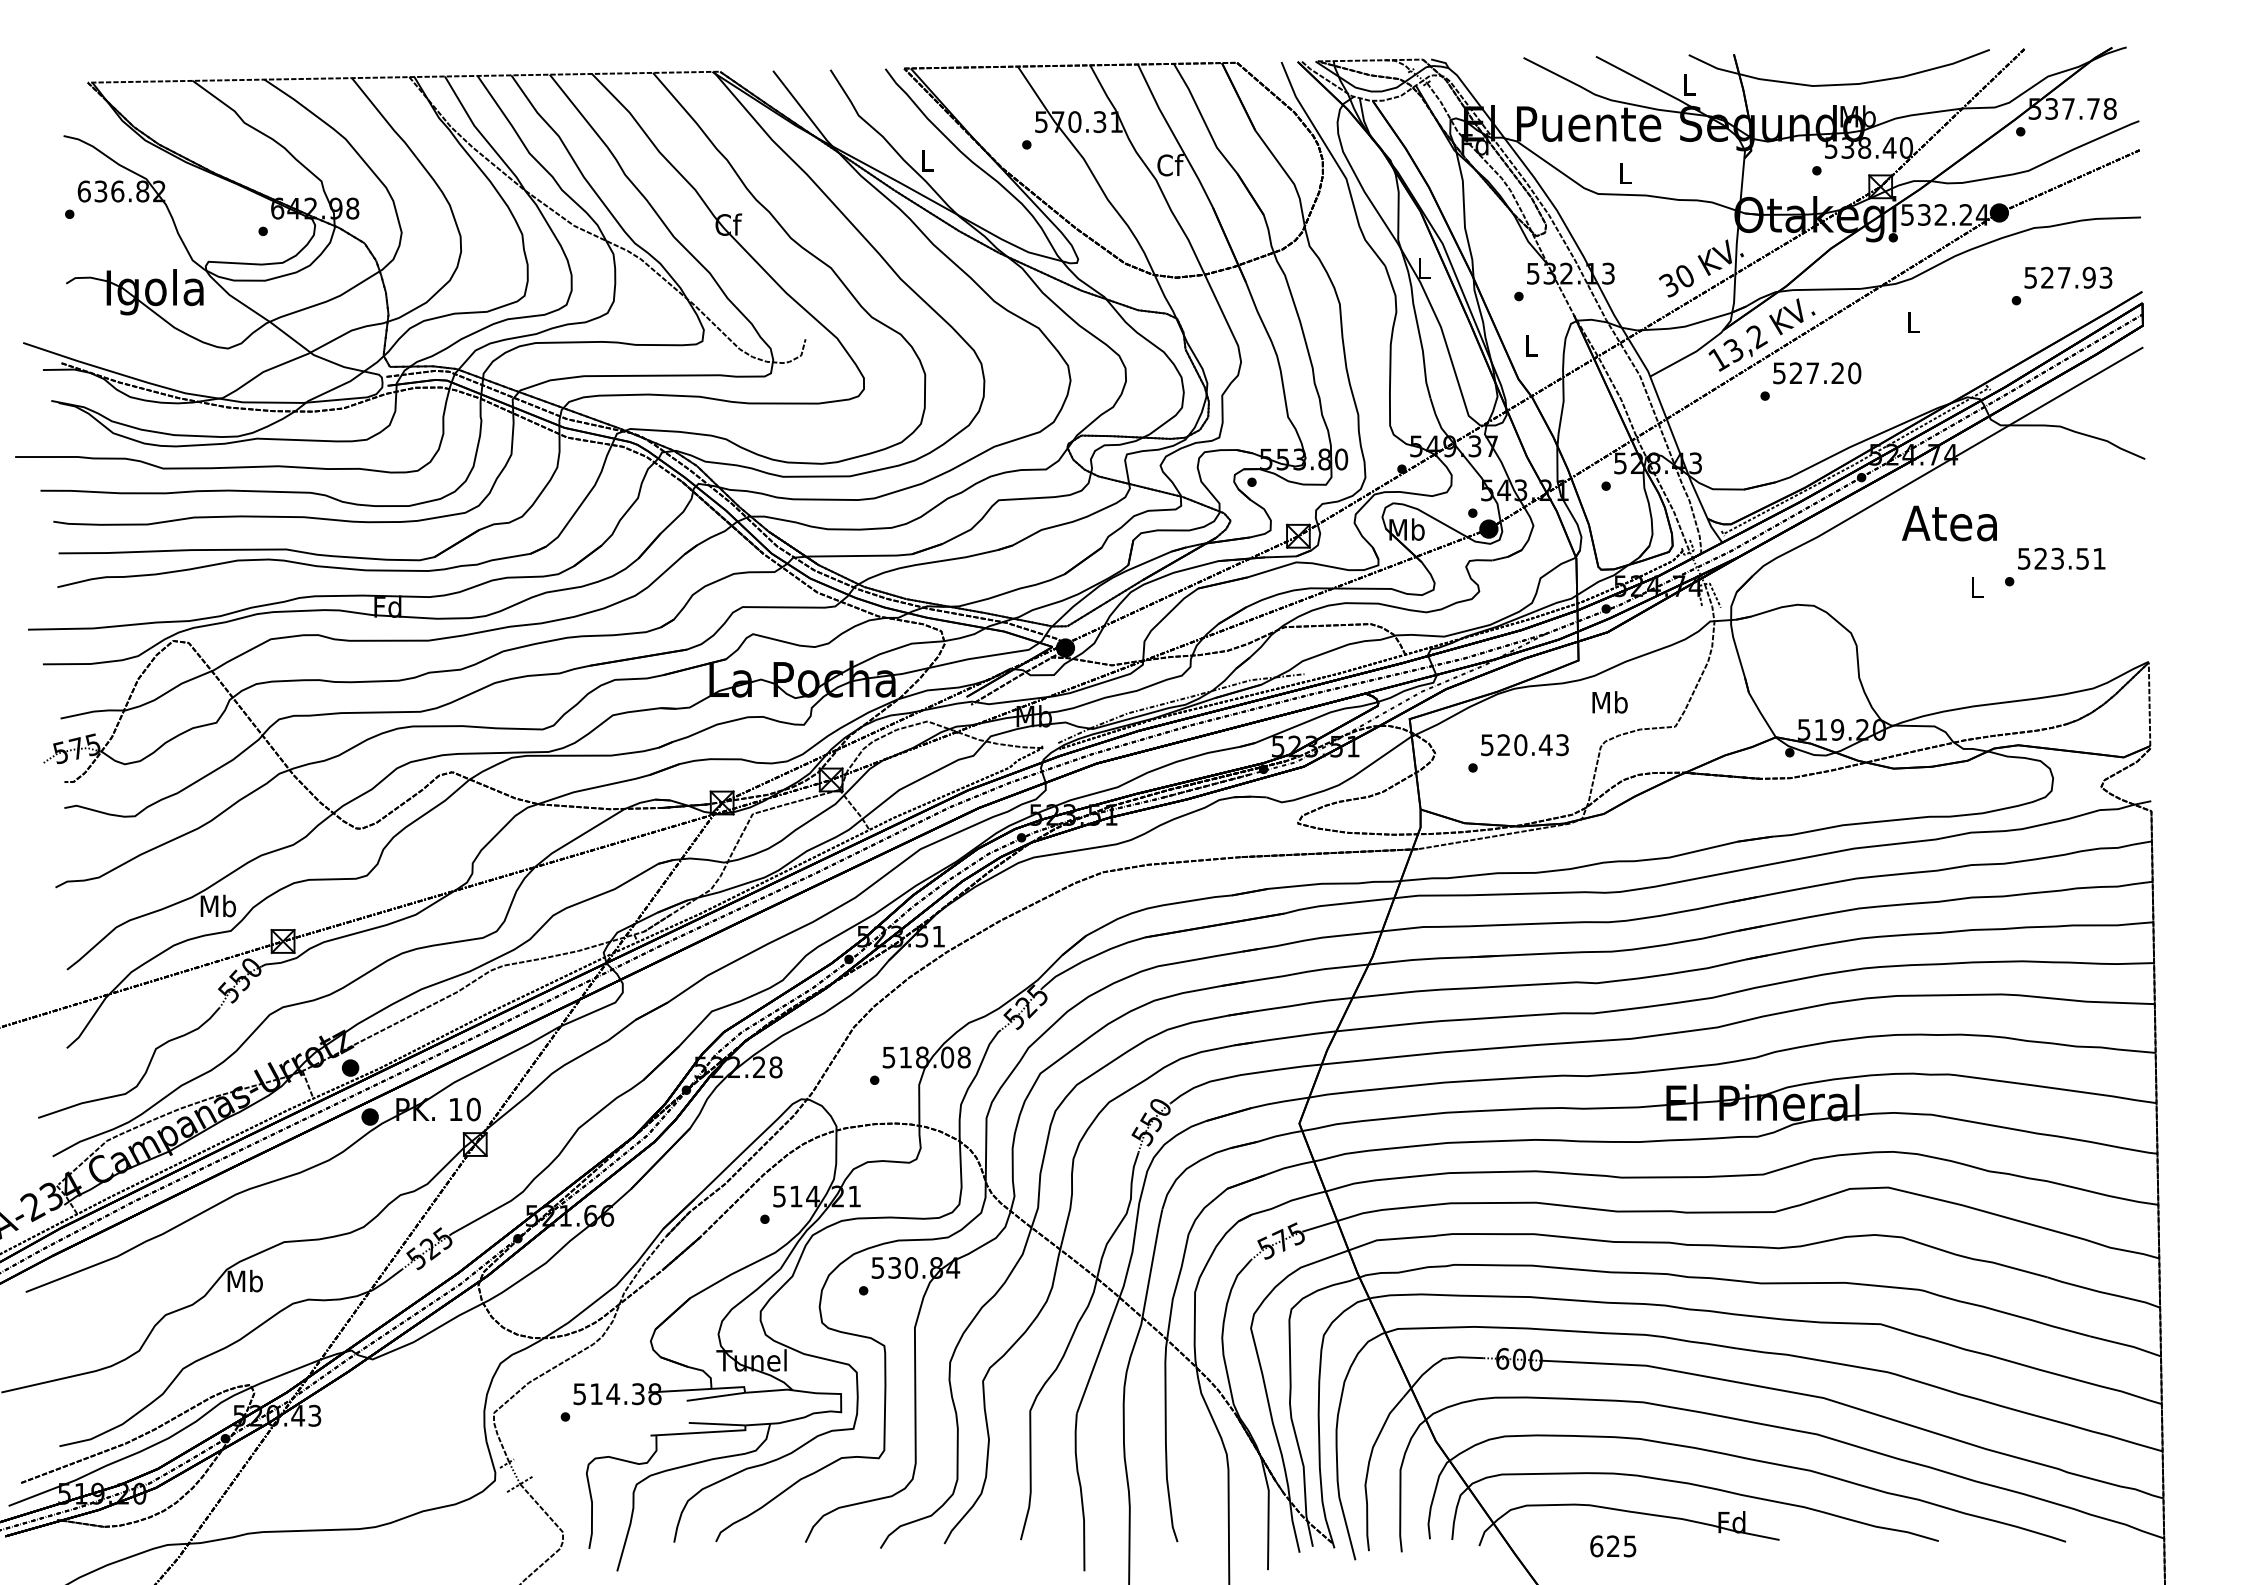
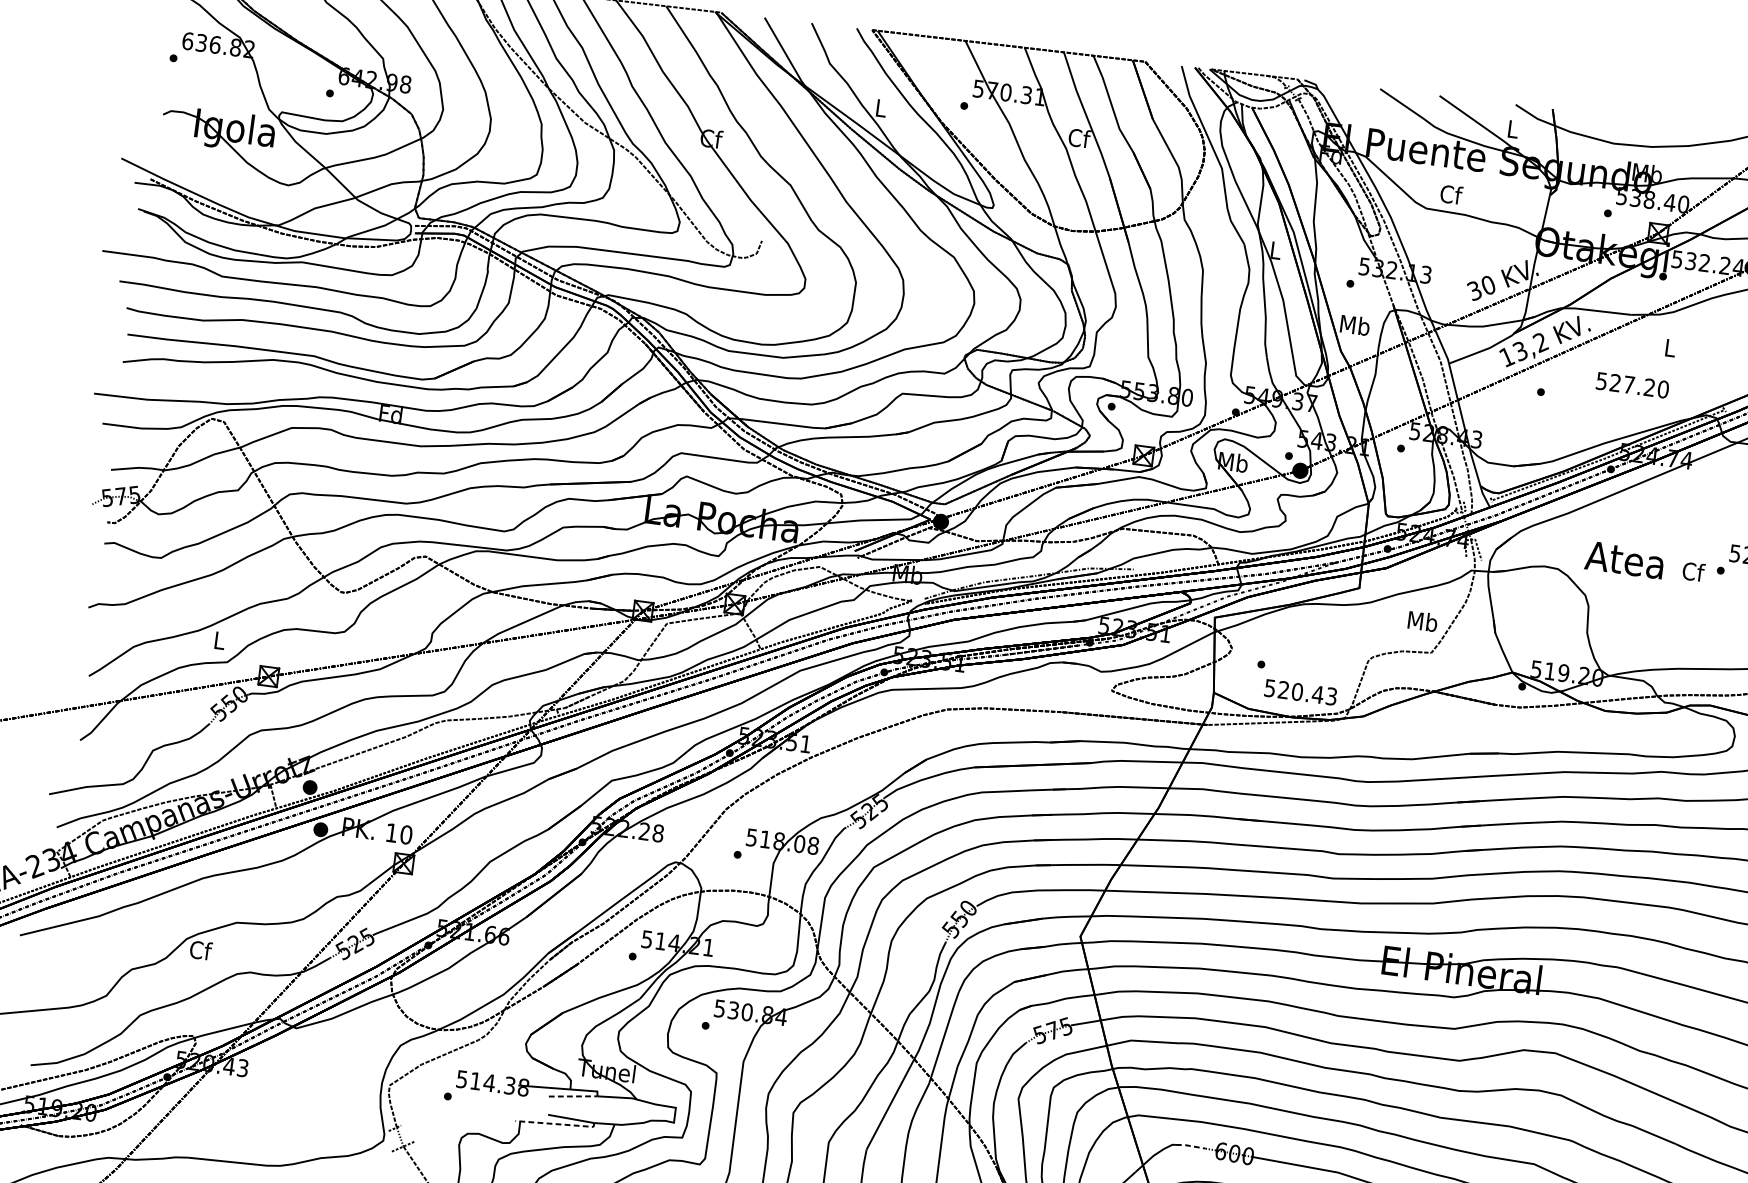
text: (1626, 173) -> (1451, 194), L -> Cf
text: (1531, 345) -> (1355, 325), L -> Mb
text: (1817, 373) -> (1632, 385), moved
text: (1949, 523) -> (1624, 560), moved
text: (1977, 587) -> (1693, 571), L -> Cf
text: (1609, 702) -> (1422, 621), moved
text: (1524, 745) -> (1300, 692), moved
text: (217, 905) -> (218, 639), Mb -> L
text: (244, 1280) -> (200, 949), Mb -> Cf
line: (1464, 1357) -> (1189, 1145), solid -> dashed
line: (715, 1396) -> (572, 1096), solid -> dashed
line: (700, 1432) -> (556, 1123), solid -> dashed

